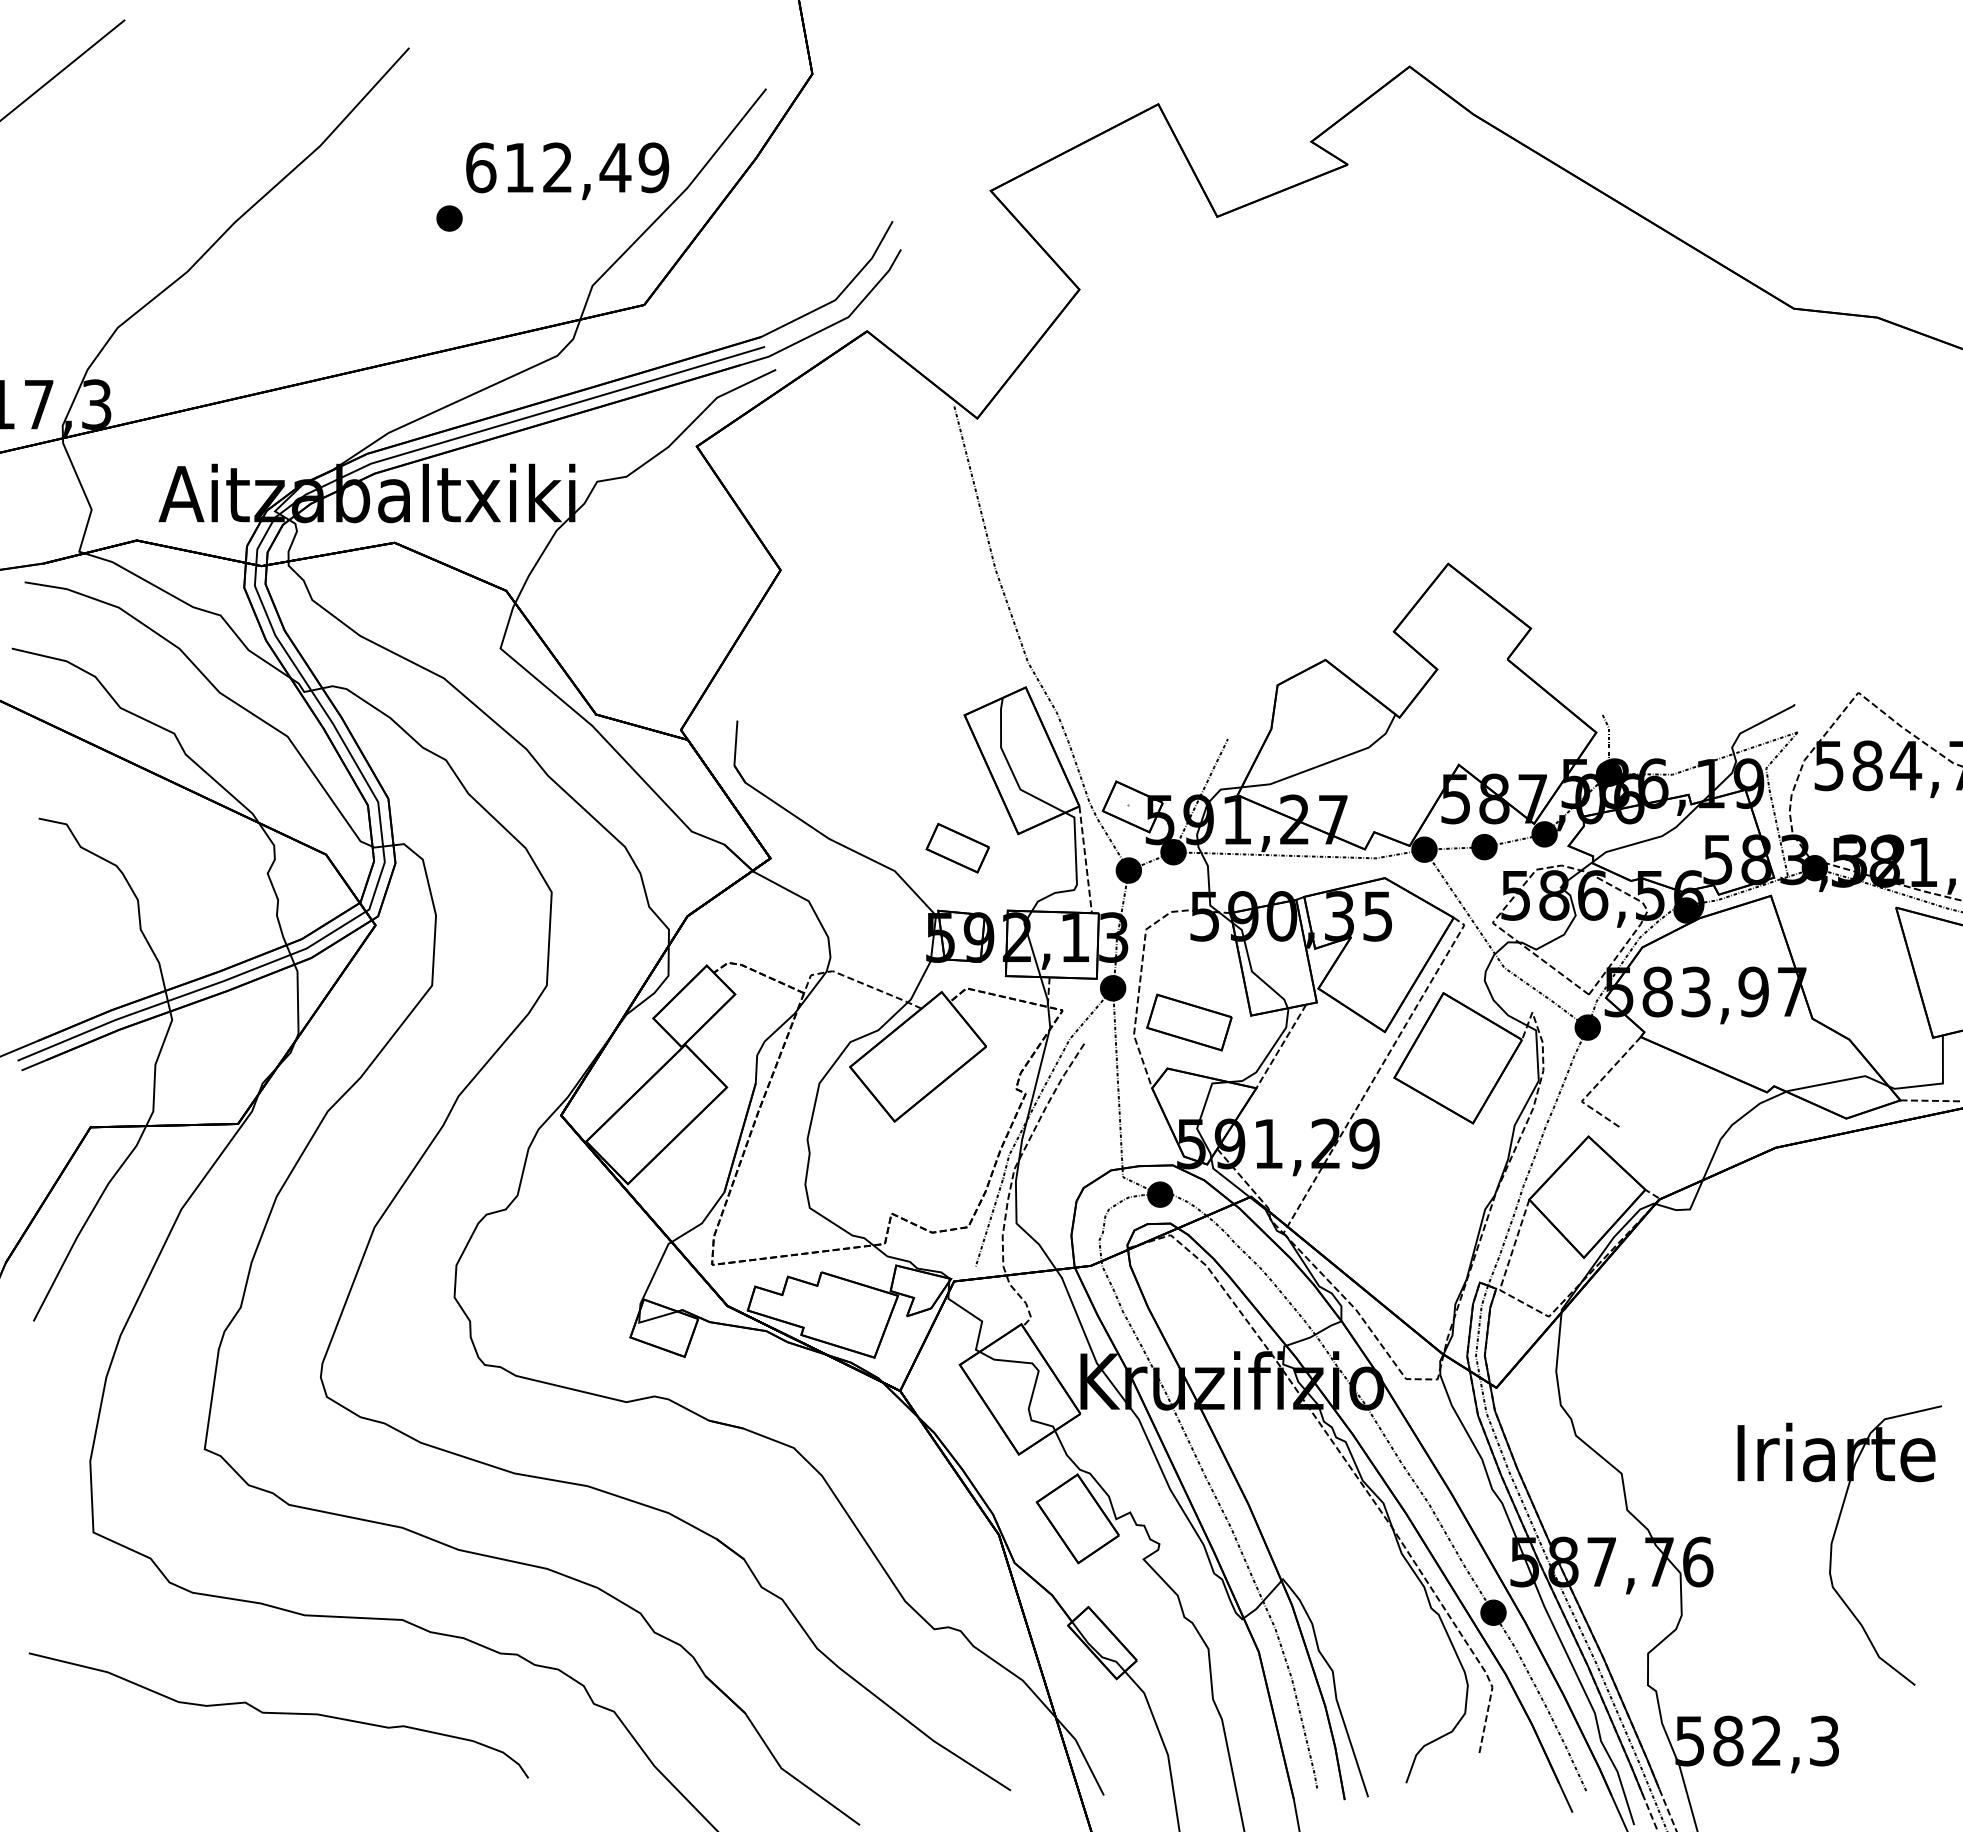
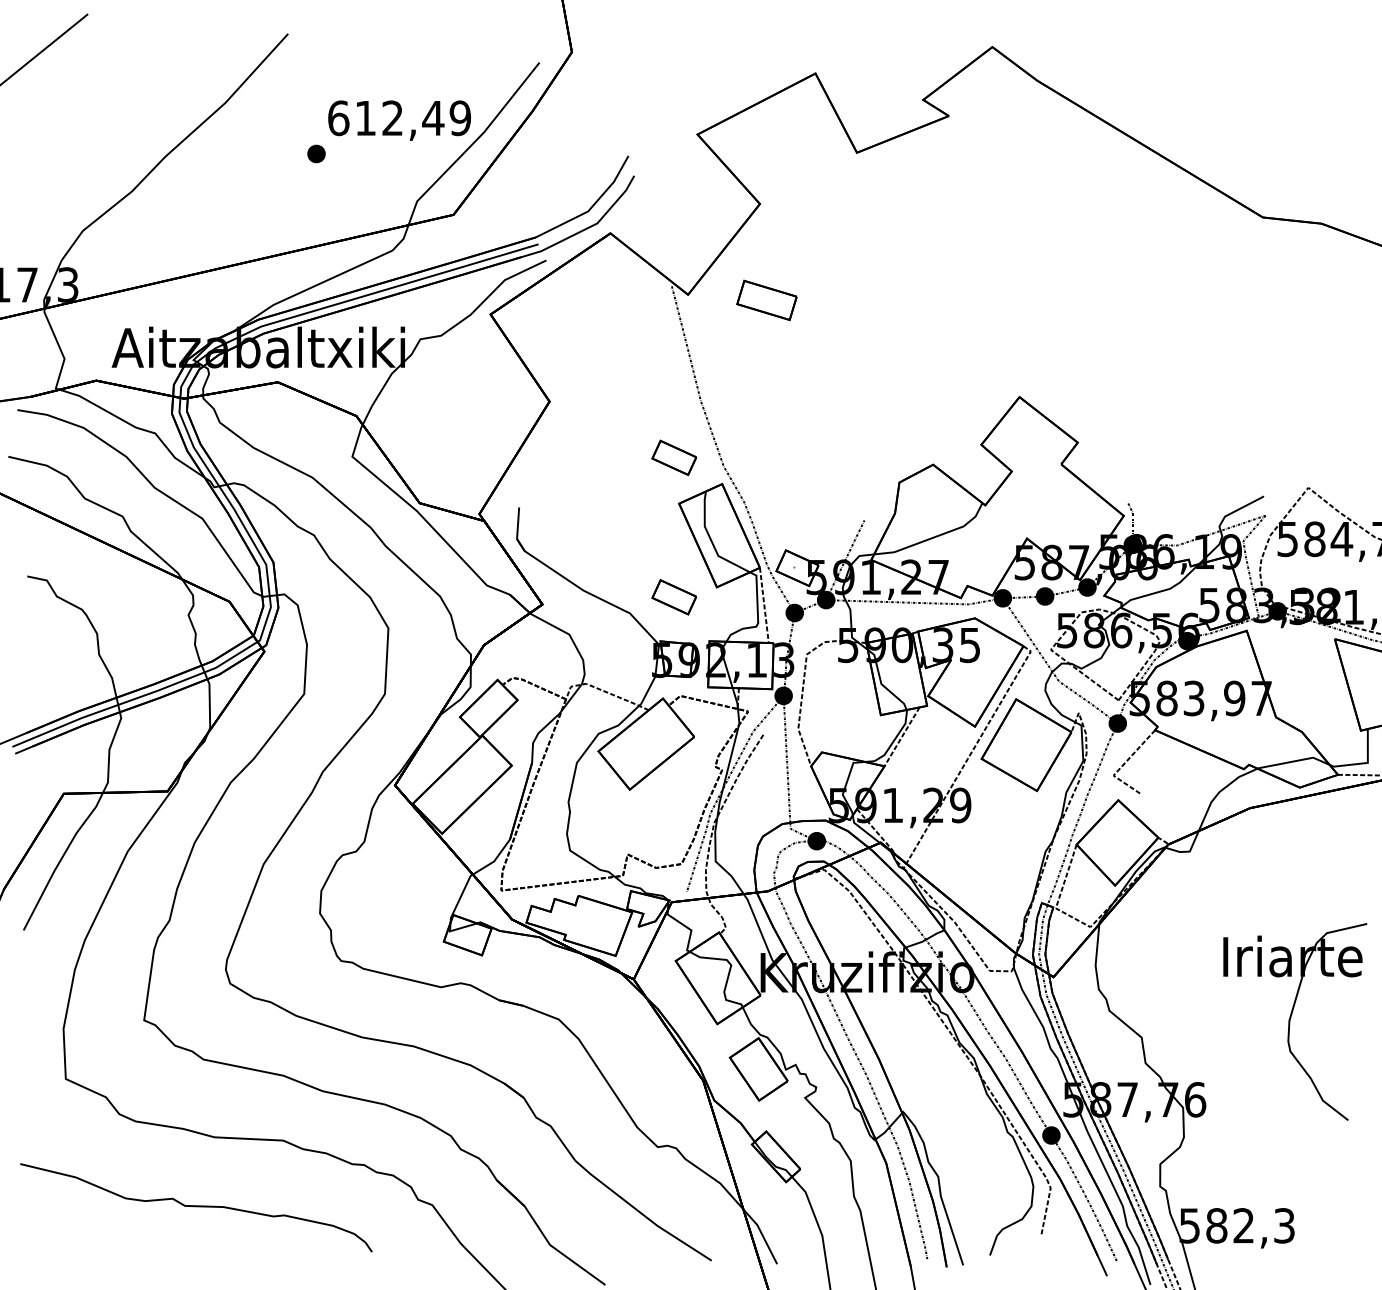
part: (957, 650) -> (674, 458), added
part: (1189, 1022) -> (767, 300), moved
part: (1832, 1545) -> (1290, 1021), moved

